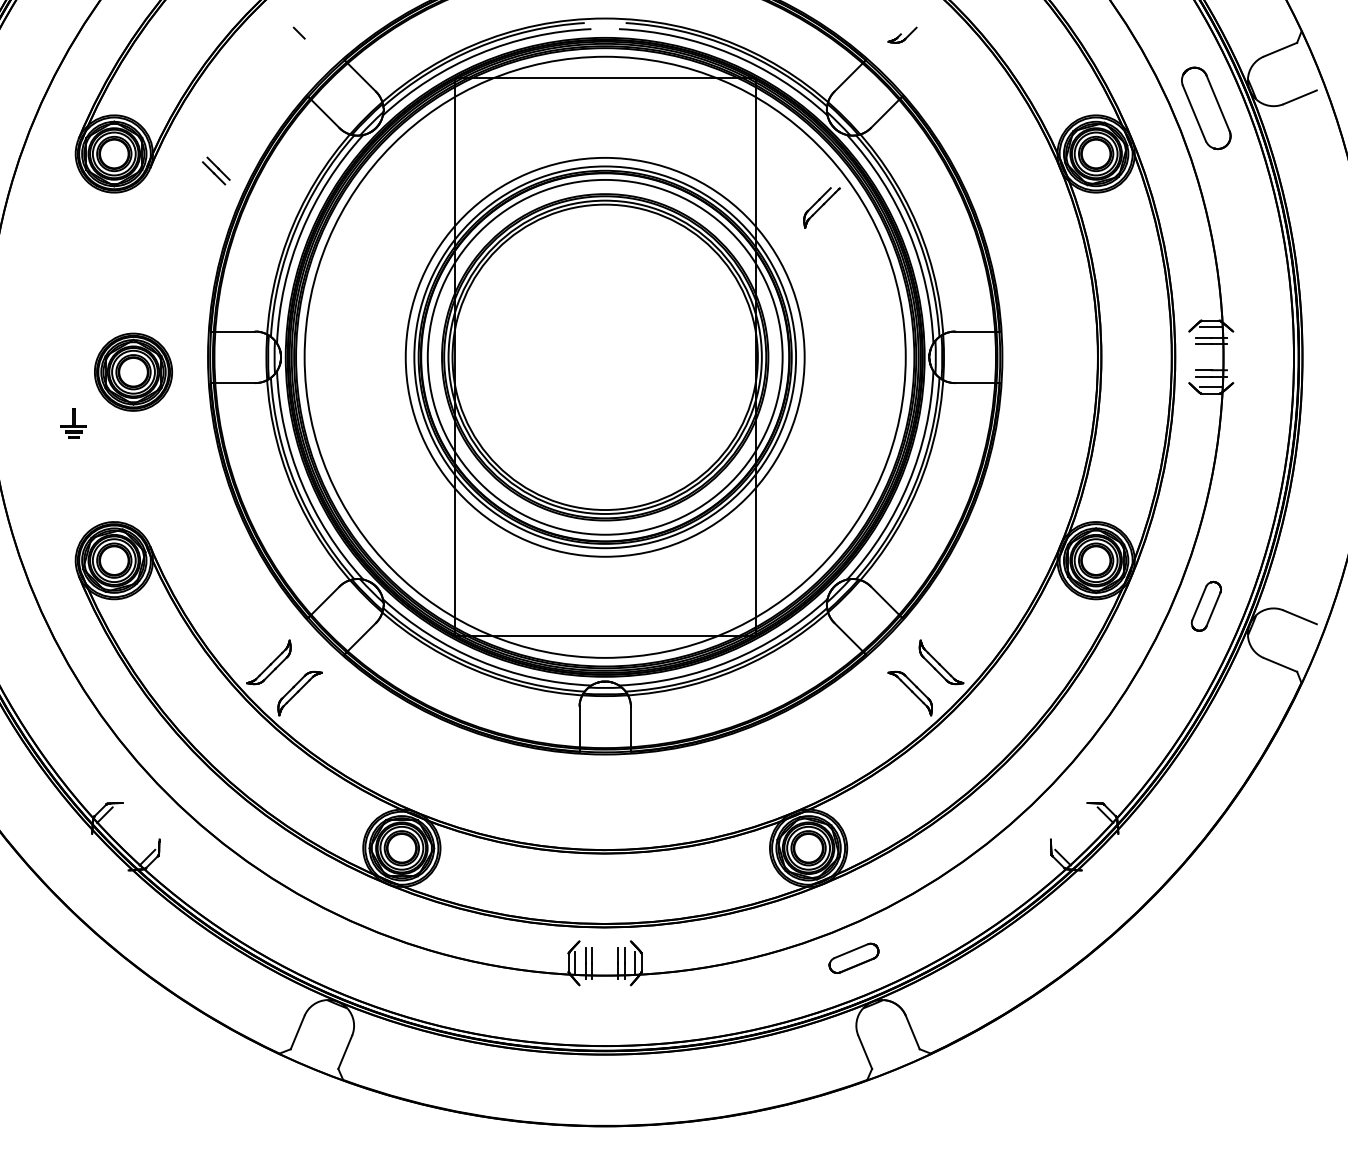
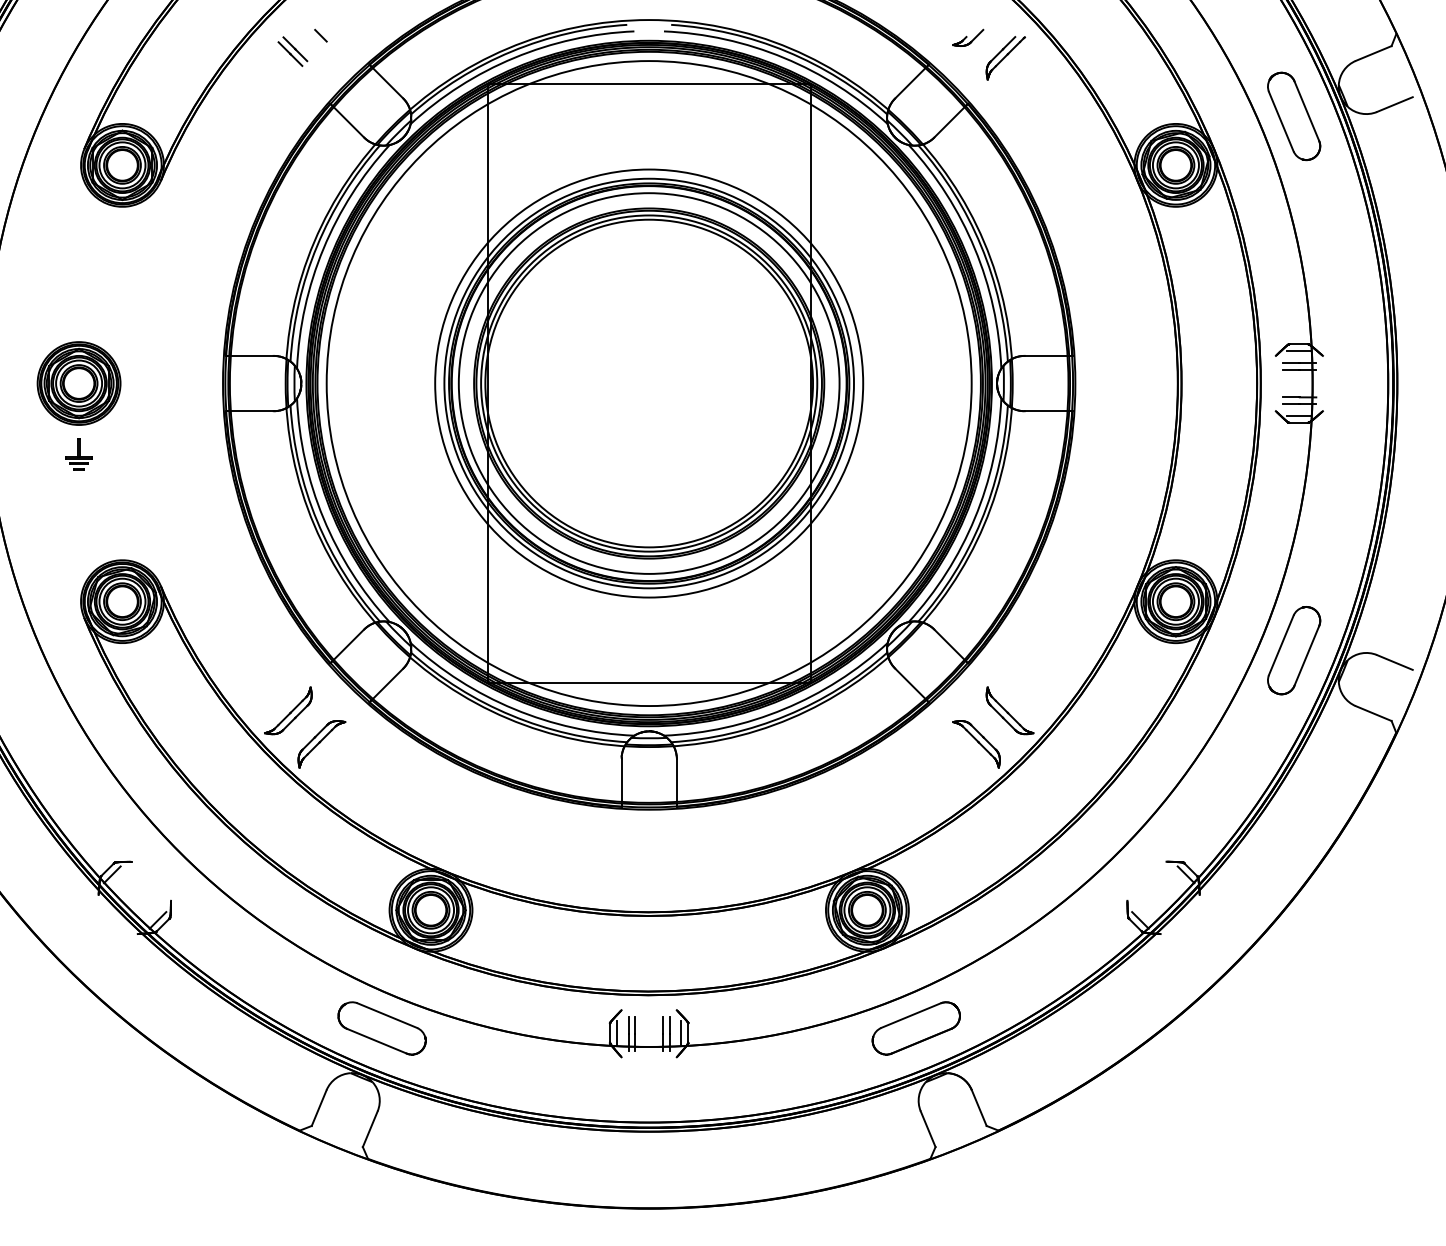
part: (215, 170) -> (292, 51), moved
part: (821, 208) -> (1005, 58), moved
part: (132, 372) -> (78, 383), moved
part: (1206, 606) -> (1294, 650), size x1.67
part: (355, 958) -> (381, 1028), added
part: (853, 958) -> (915, 1028), size x1.67

